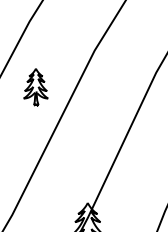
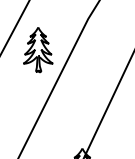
part: (35, 87) -> (37, 50), size x1.43

